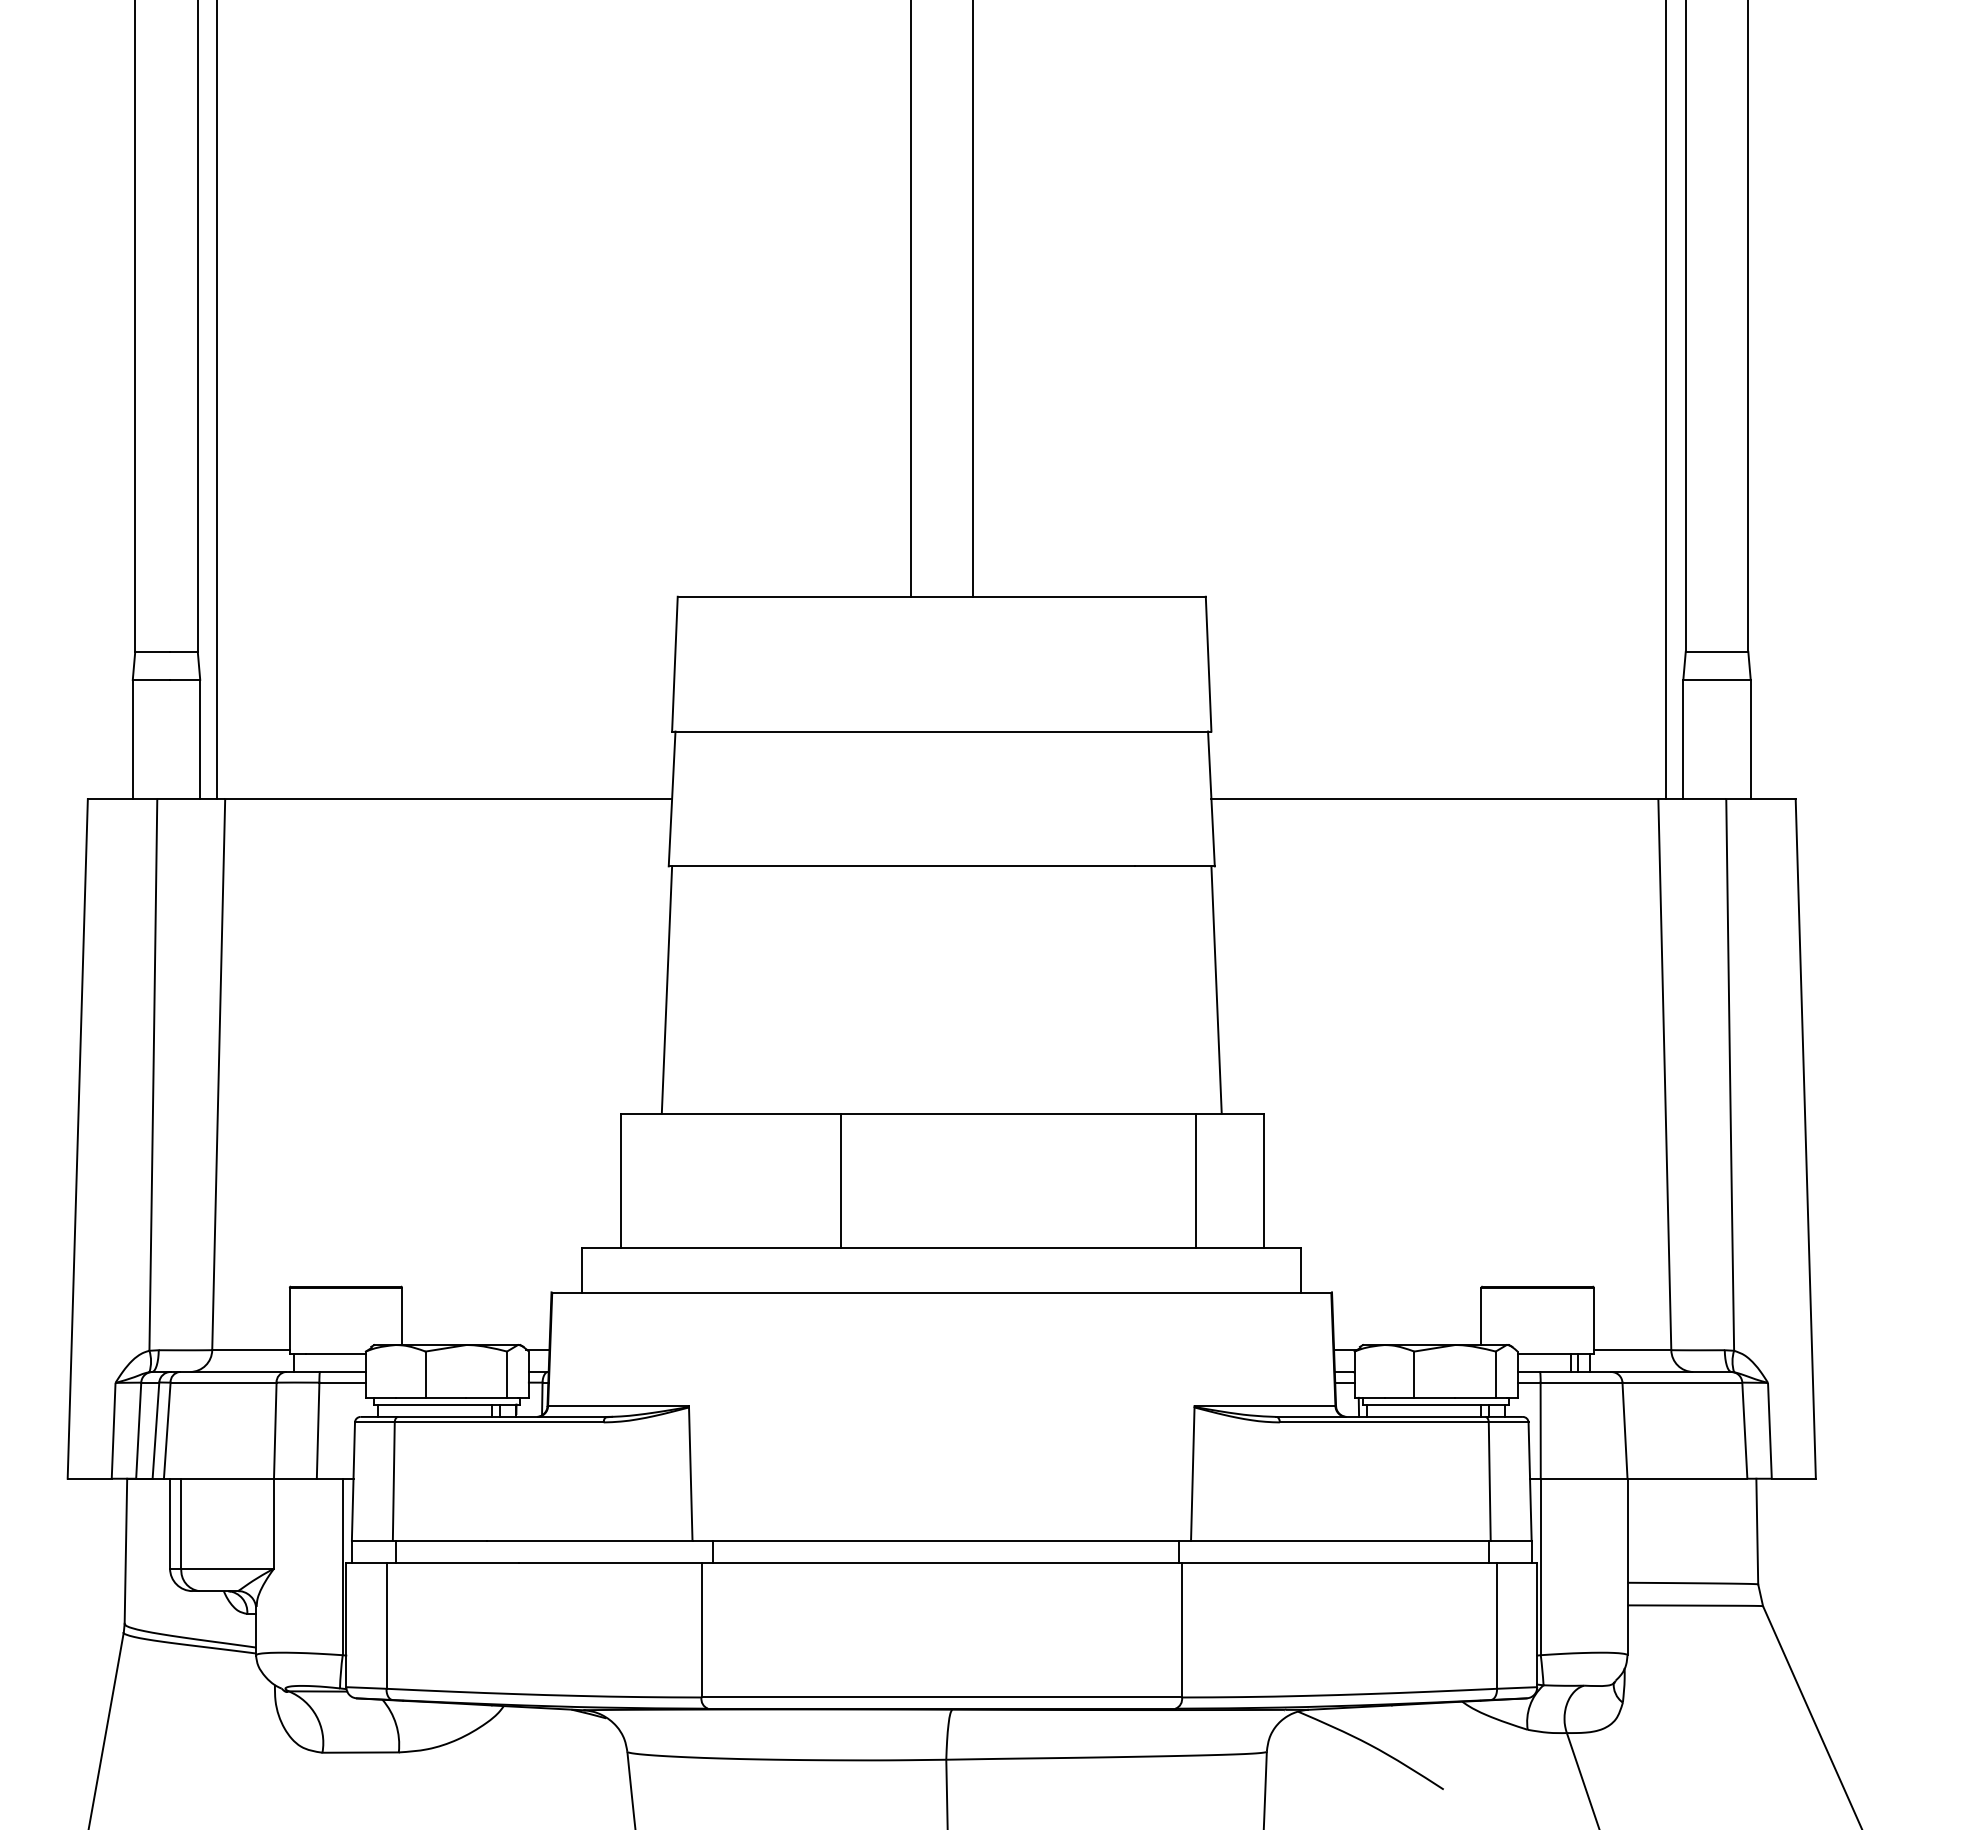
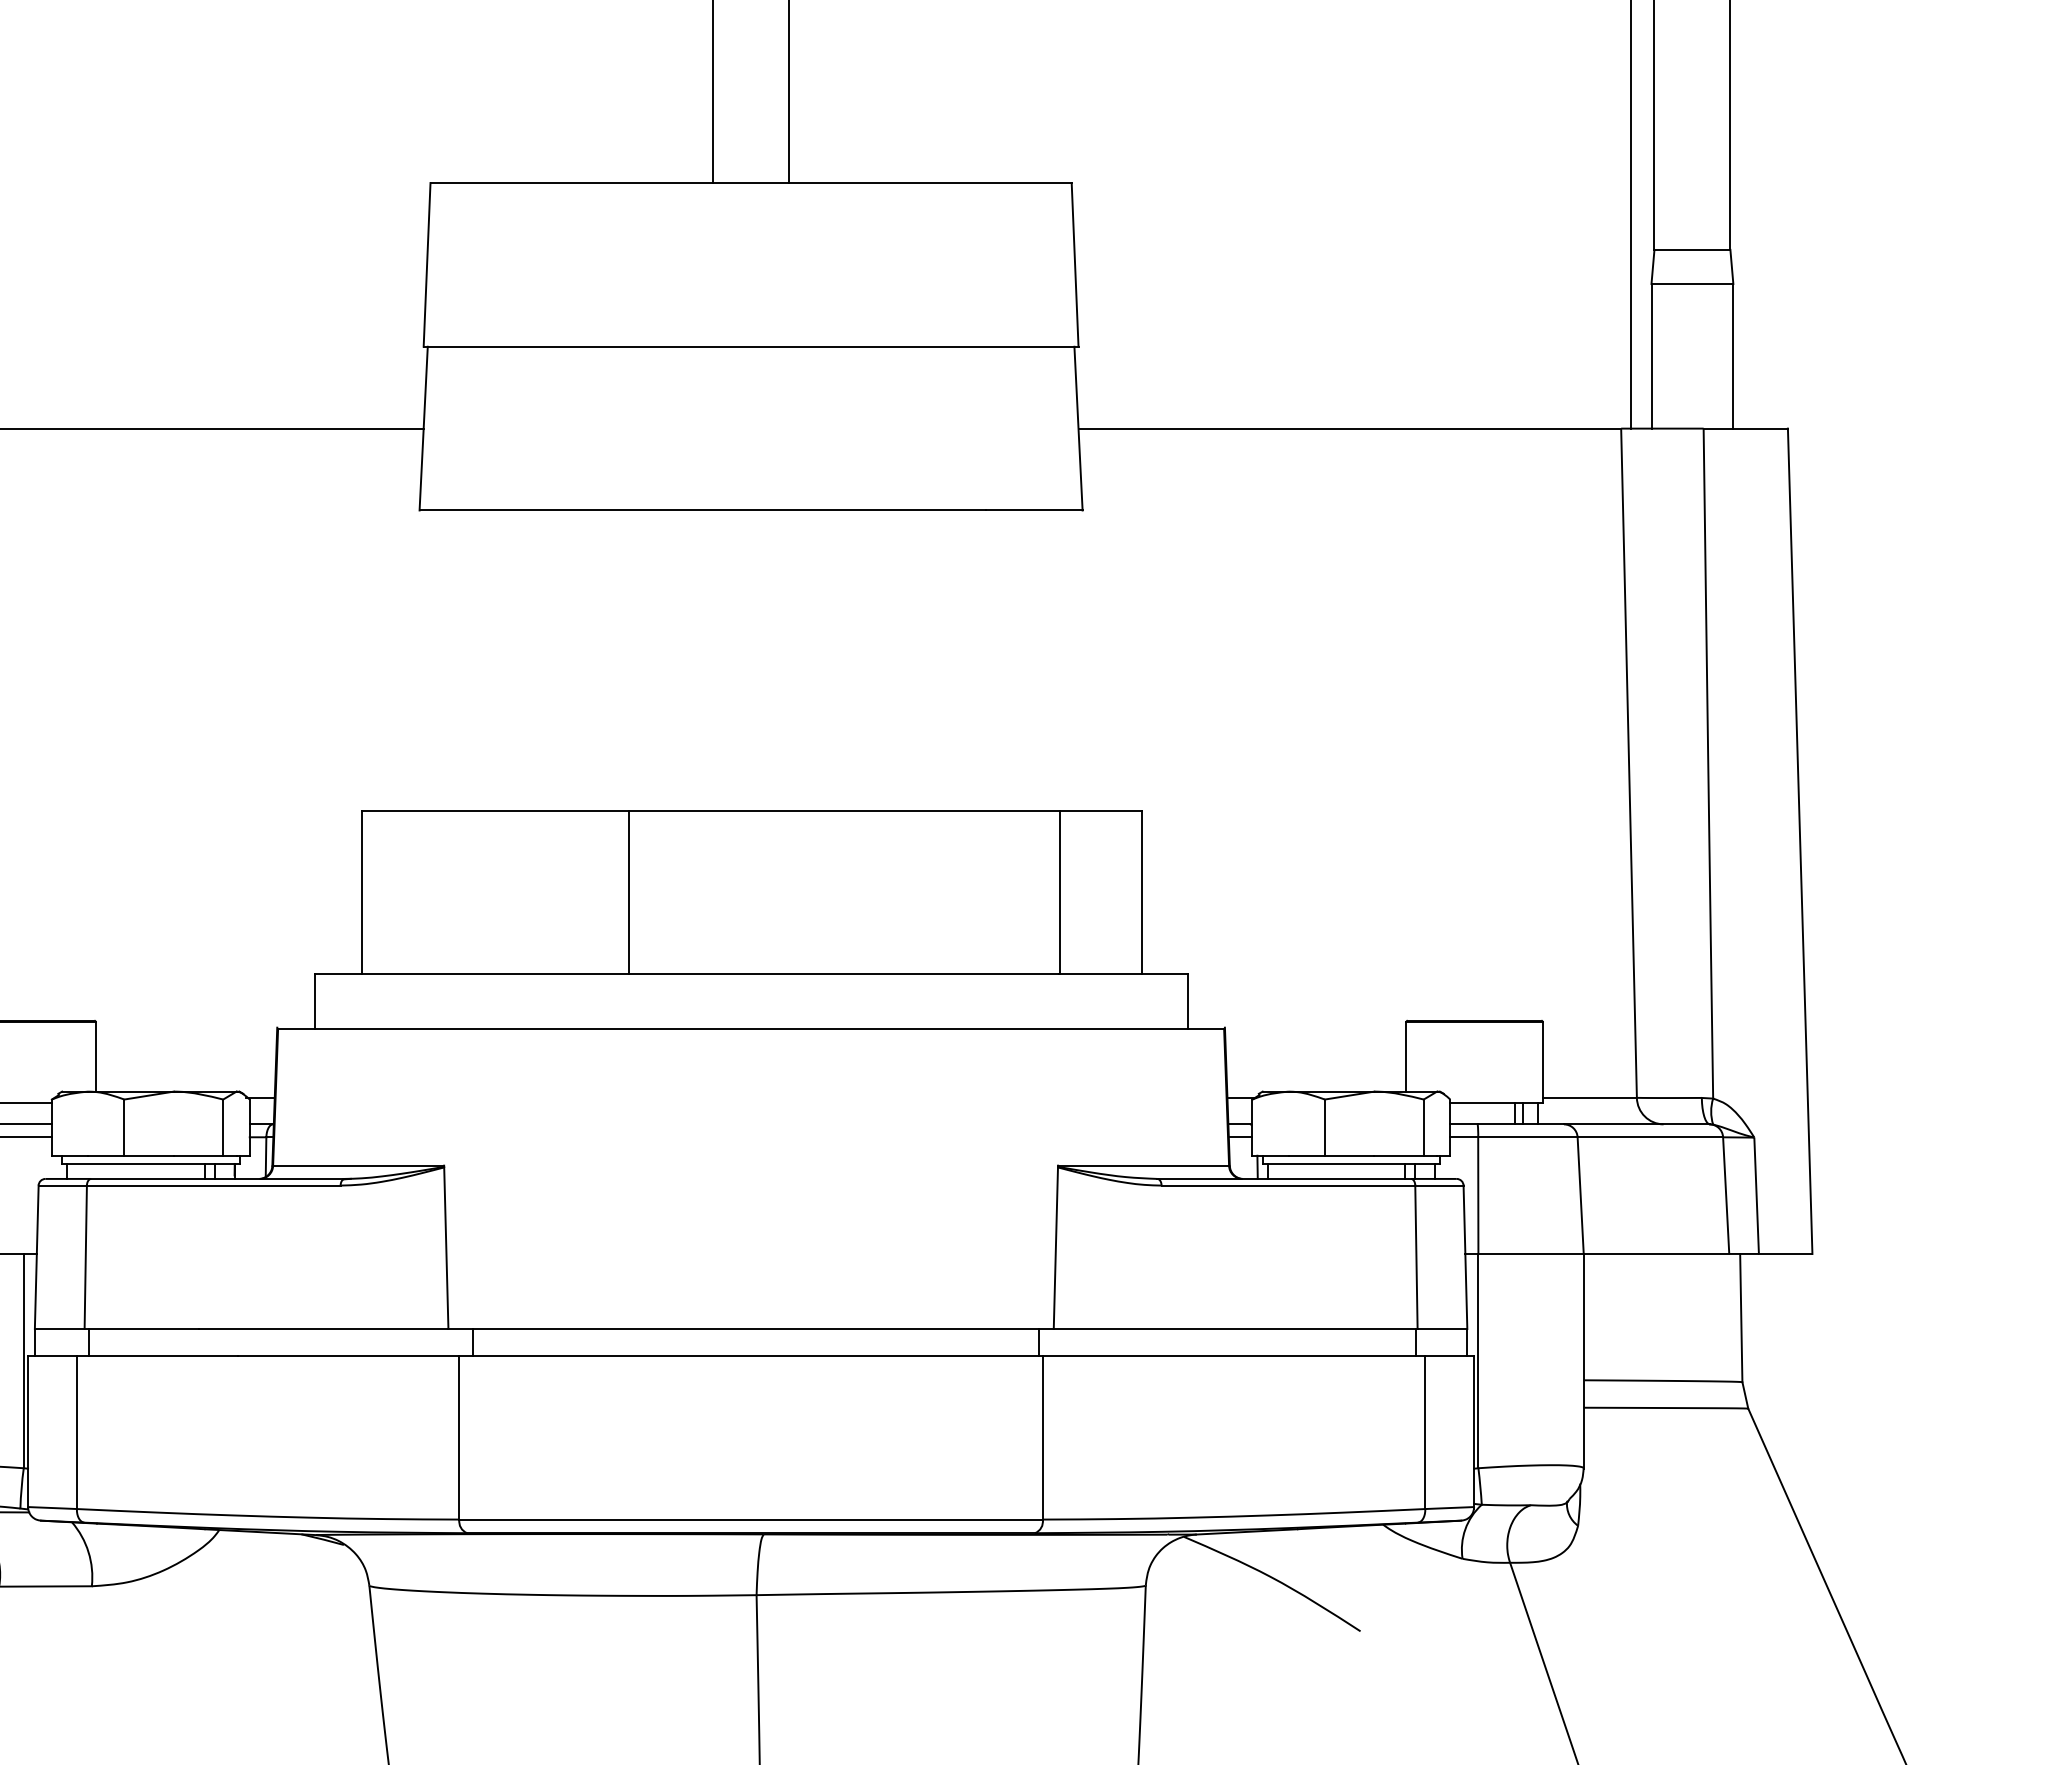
line: (666, 989) -> (416, 659), removed
line: (1216, 989) -> (1084, 659), removed

